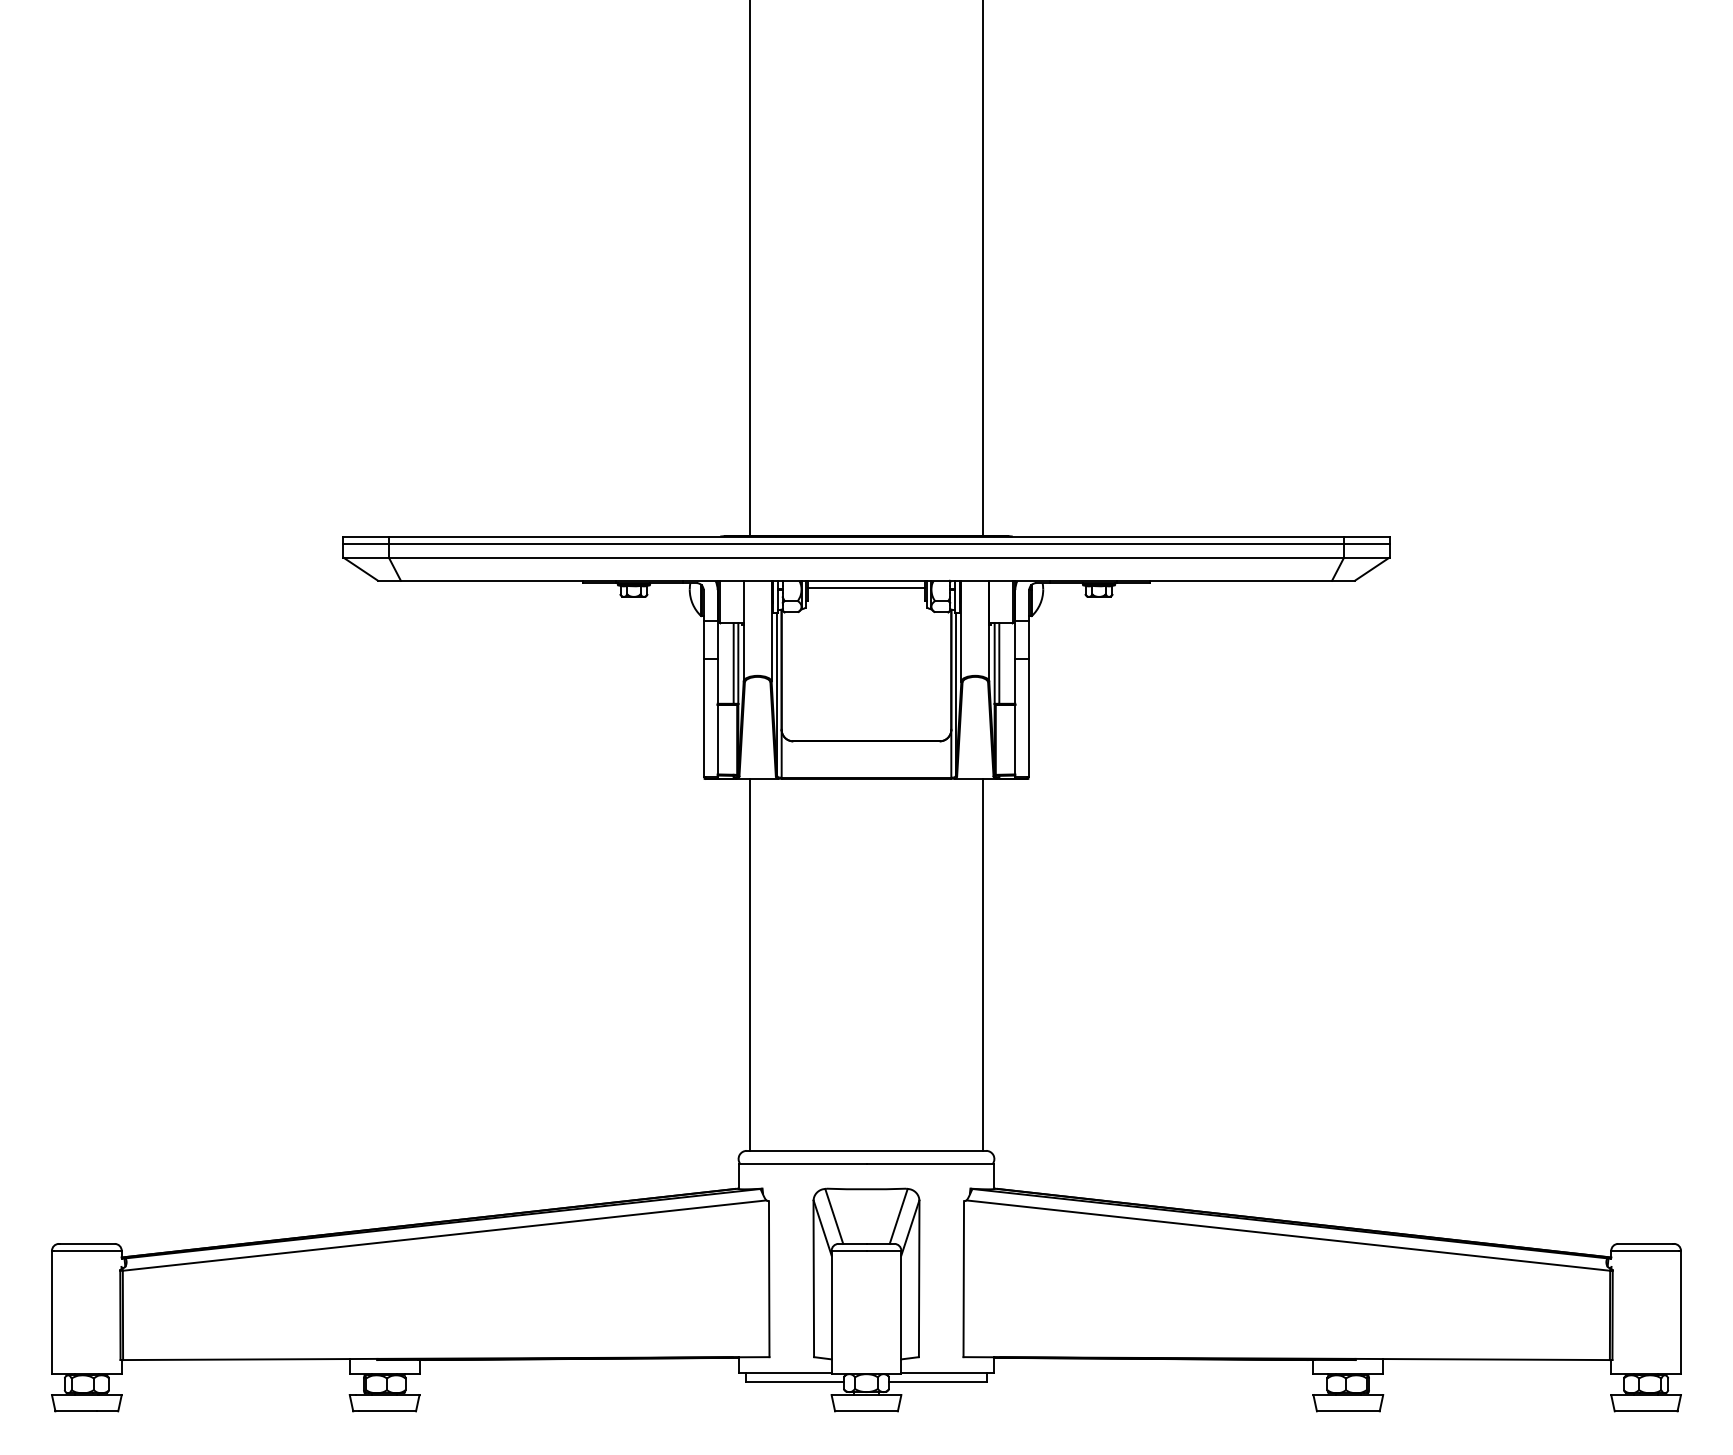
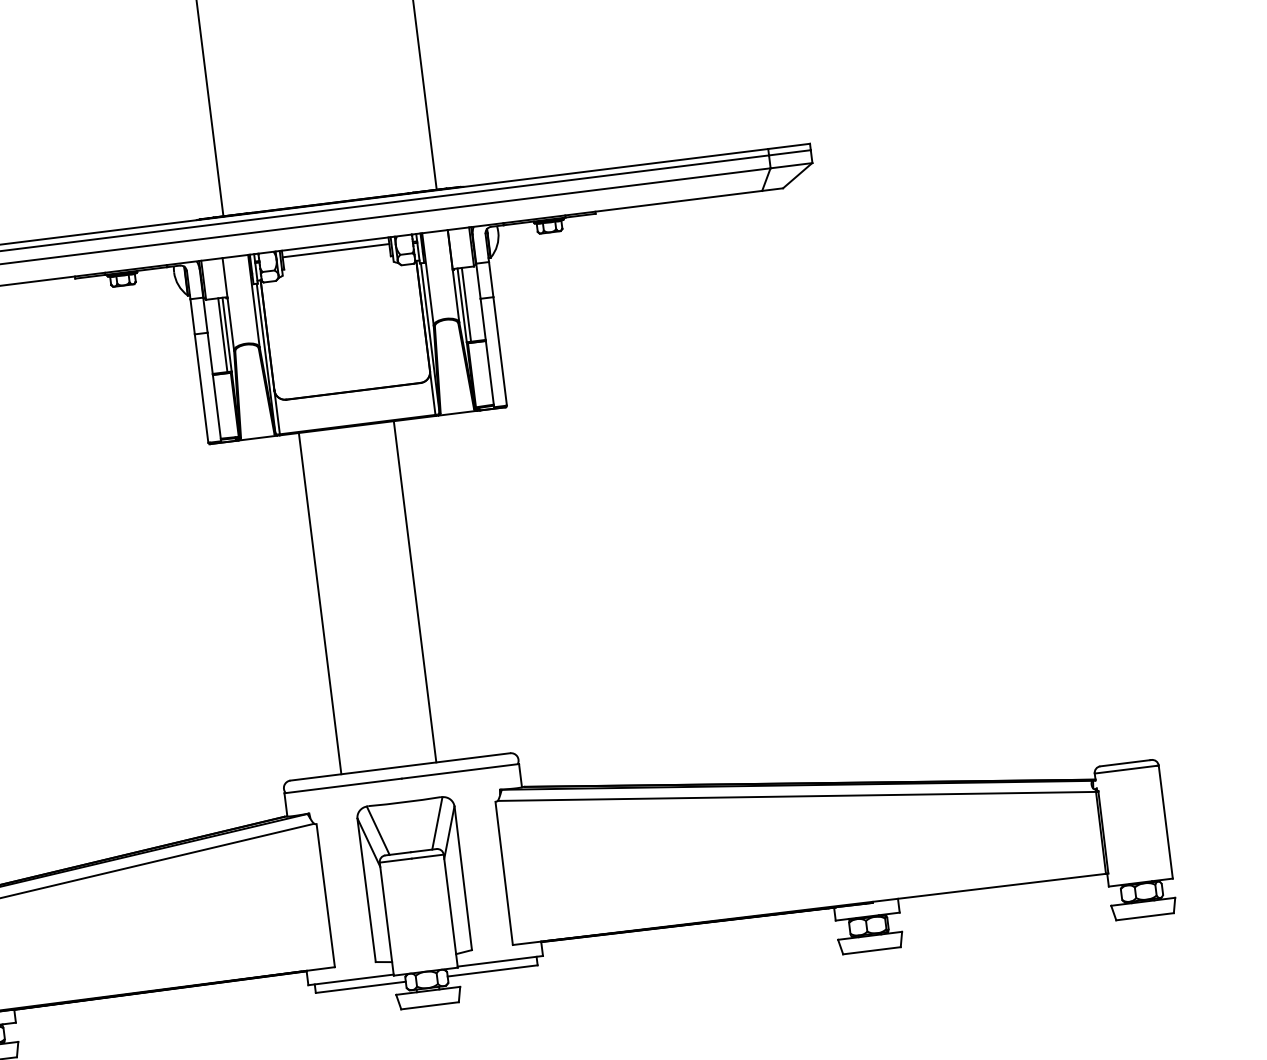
line: (750, 964) -> (320, 603), moved
line: (982, 964) -> (414, 591), moved

